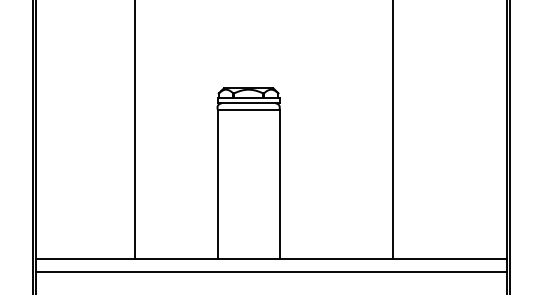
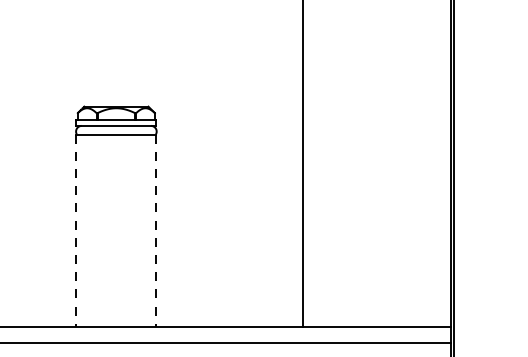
line: (217, 184) -> (76, 230), solid -> dashed
line: (279, 184) -> (156, 230), solid -> dashed

